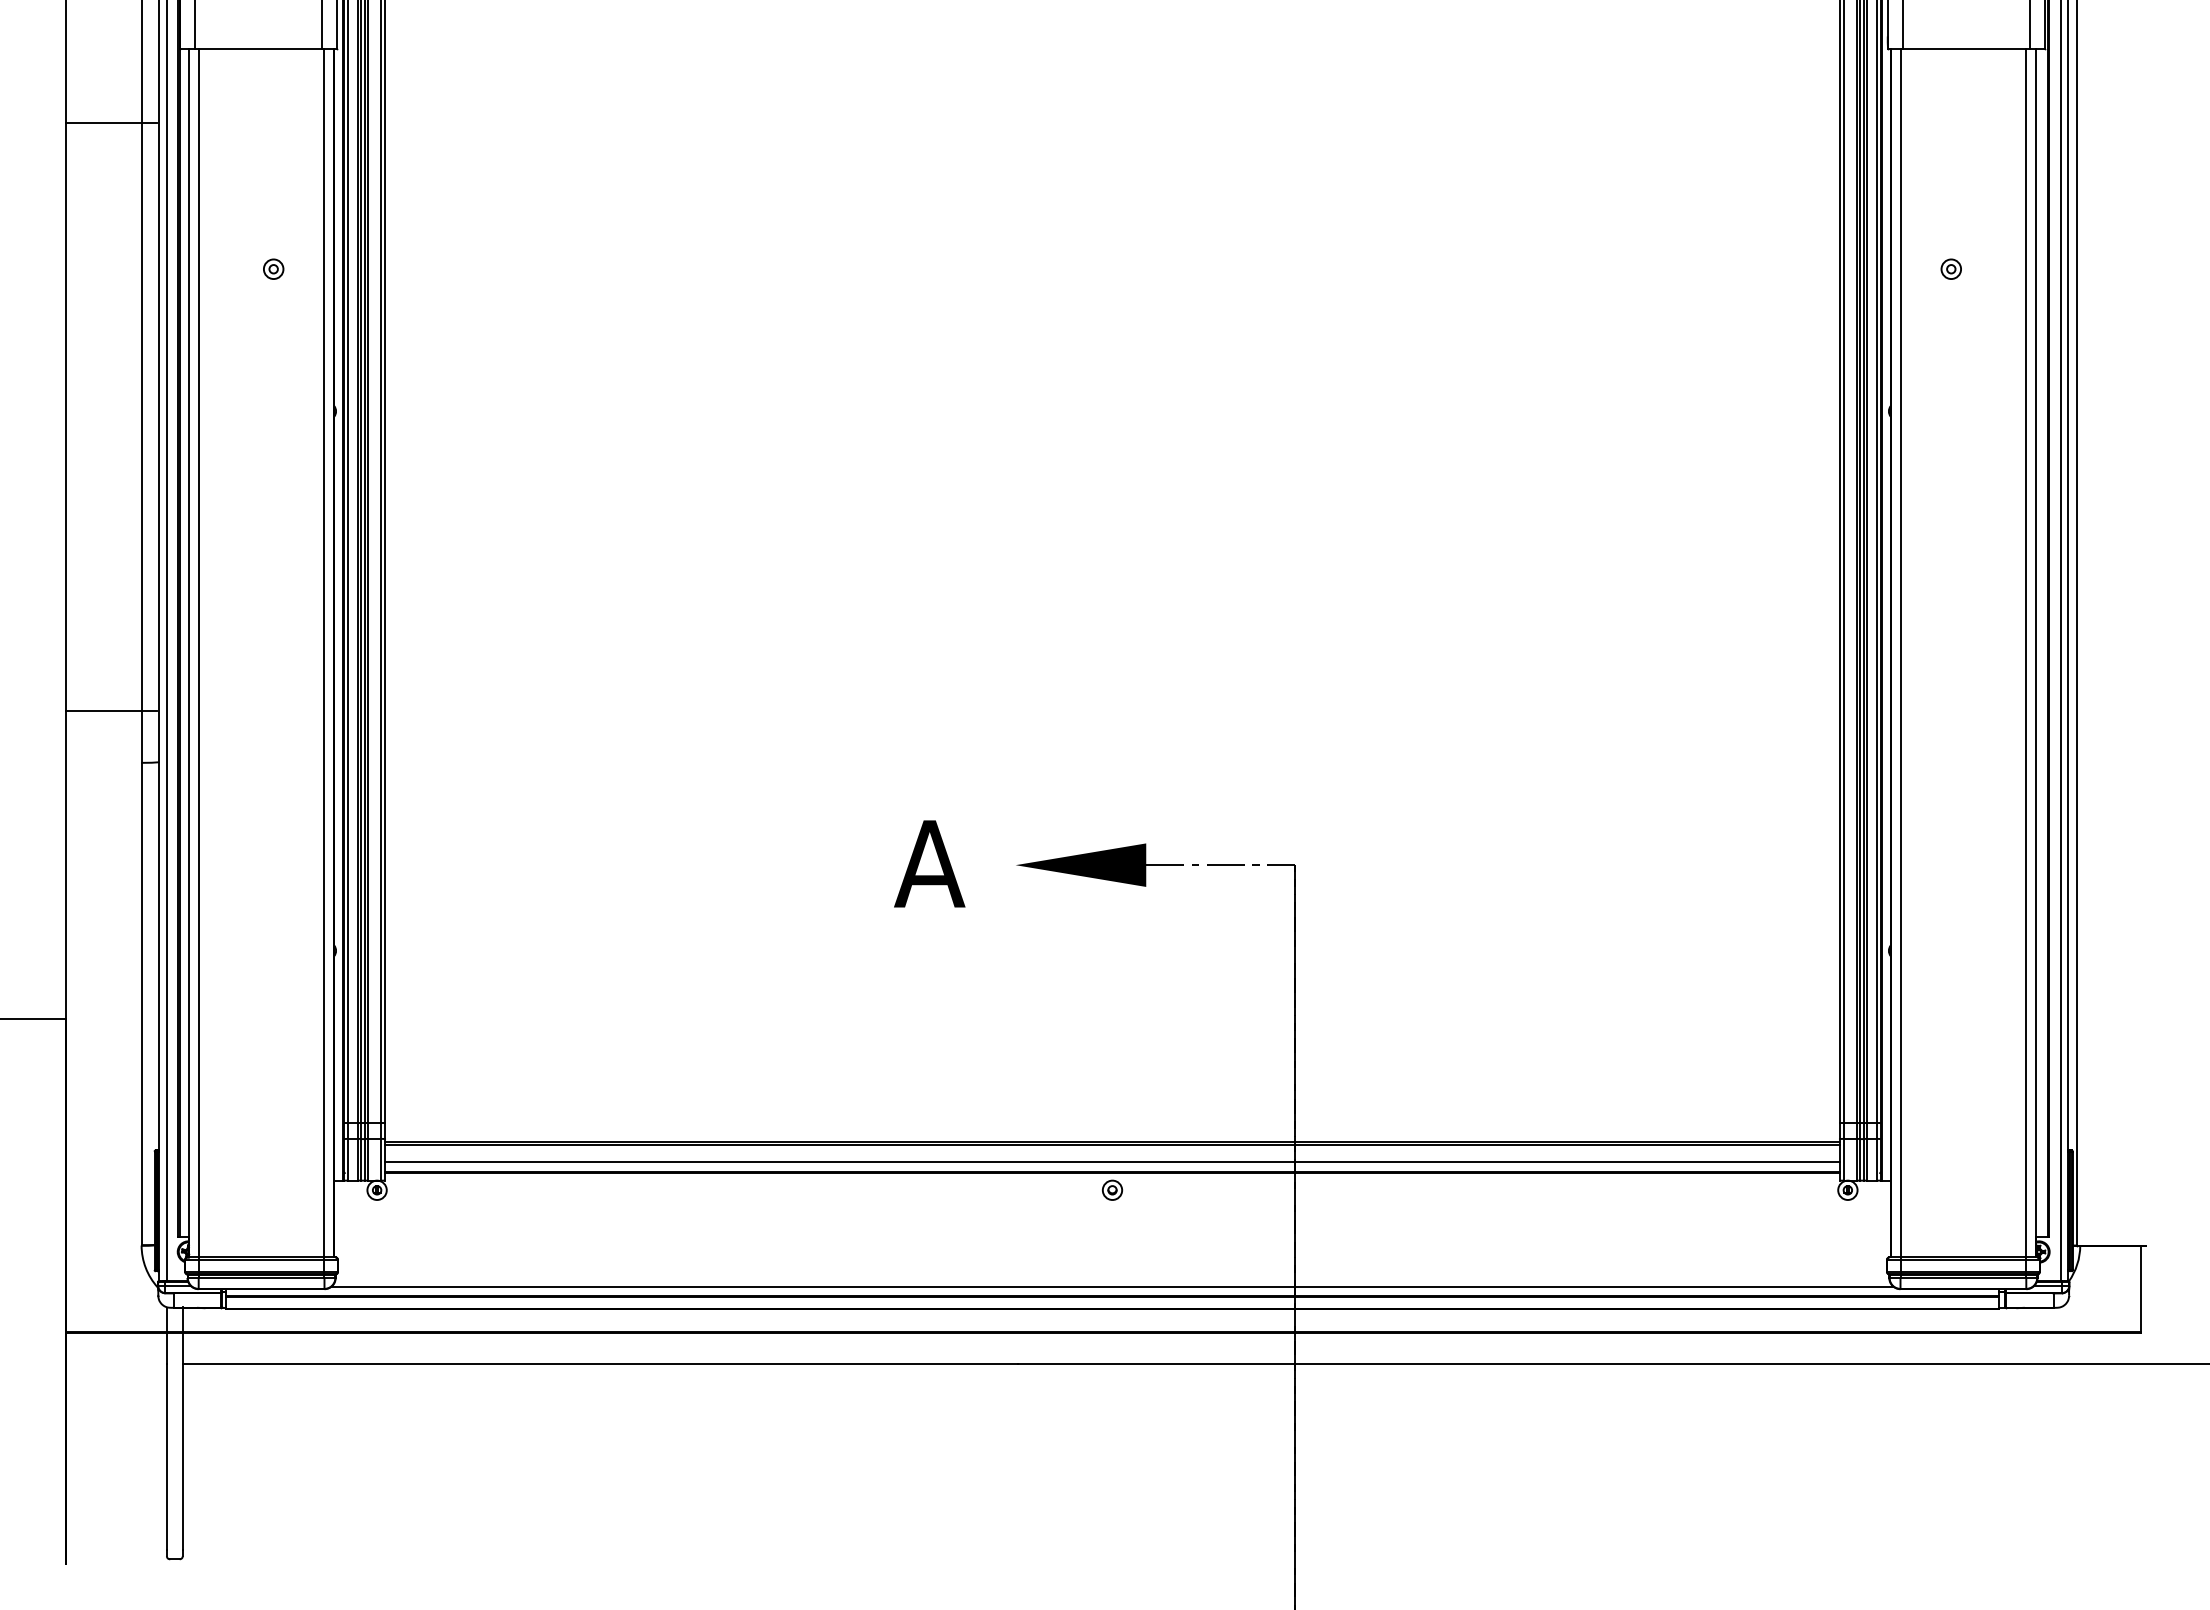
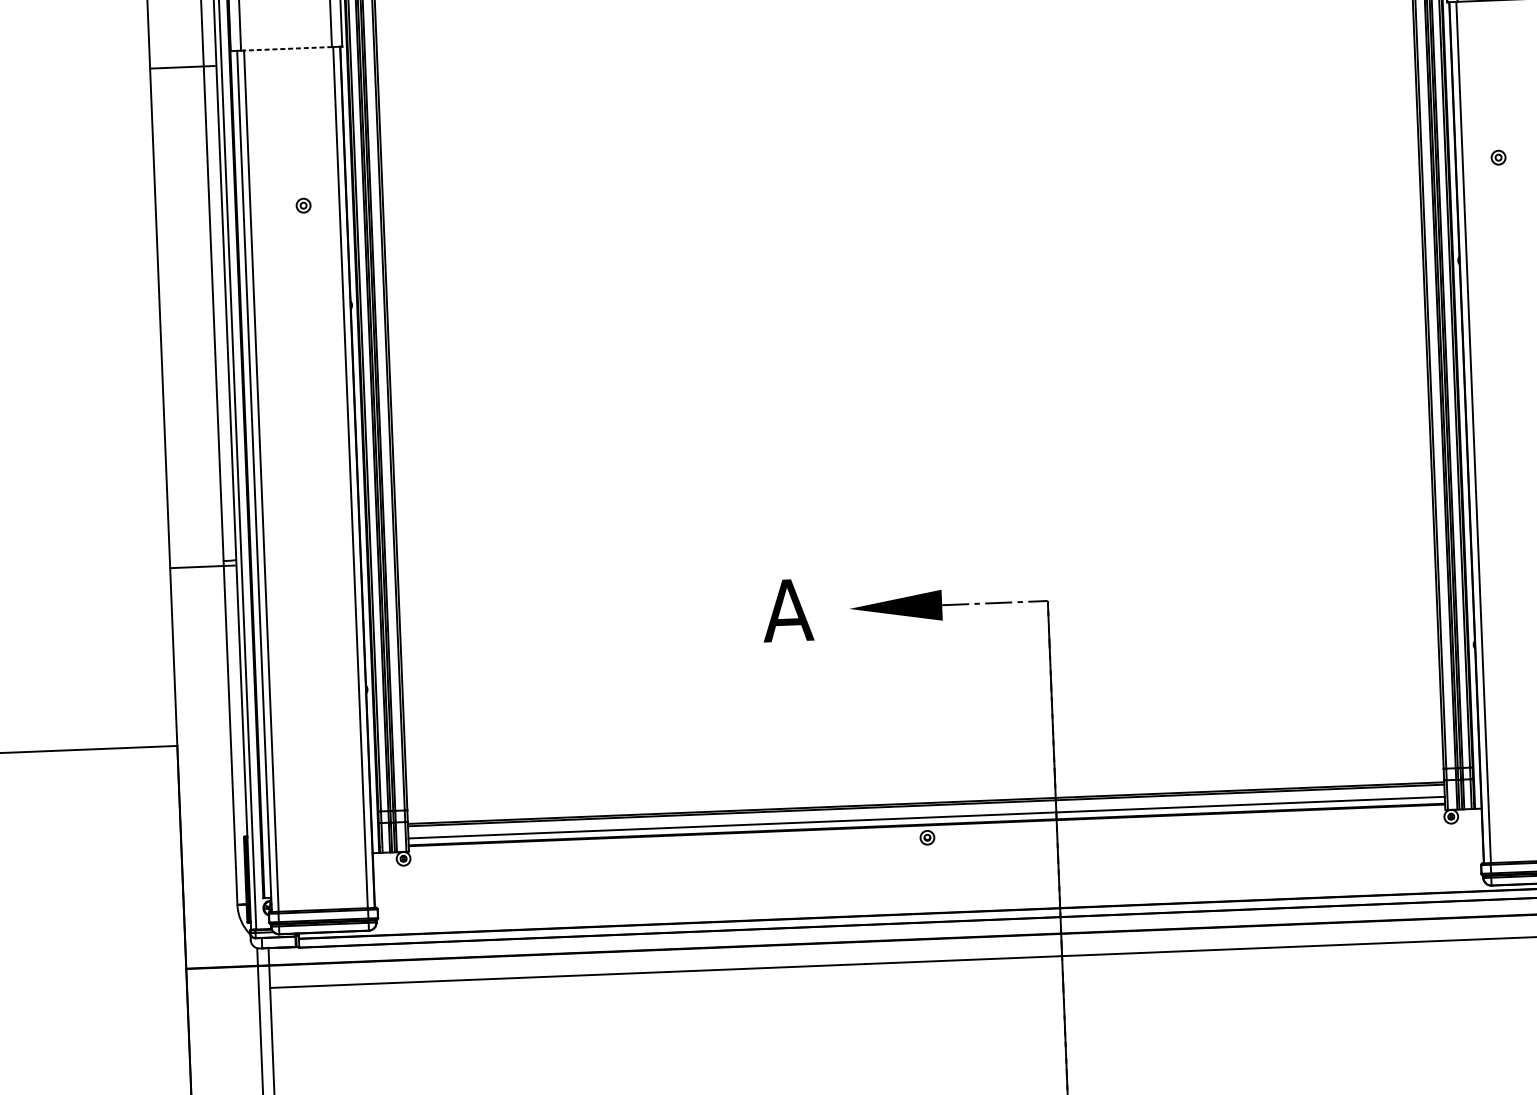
line: (258, 48) -> (286, 48), solid -> dashed
line: (111, 123) -> (182, 67), moved
line: (111, 710) -> (202, 566), moved
line: (1112, 1286) -> (930, 906), removed

